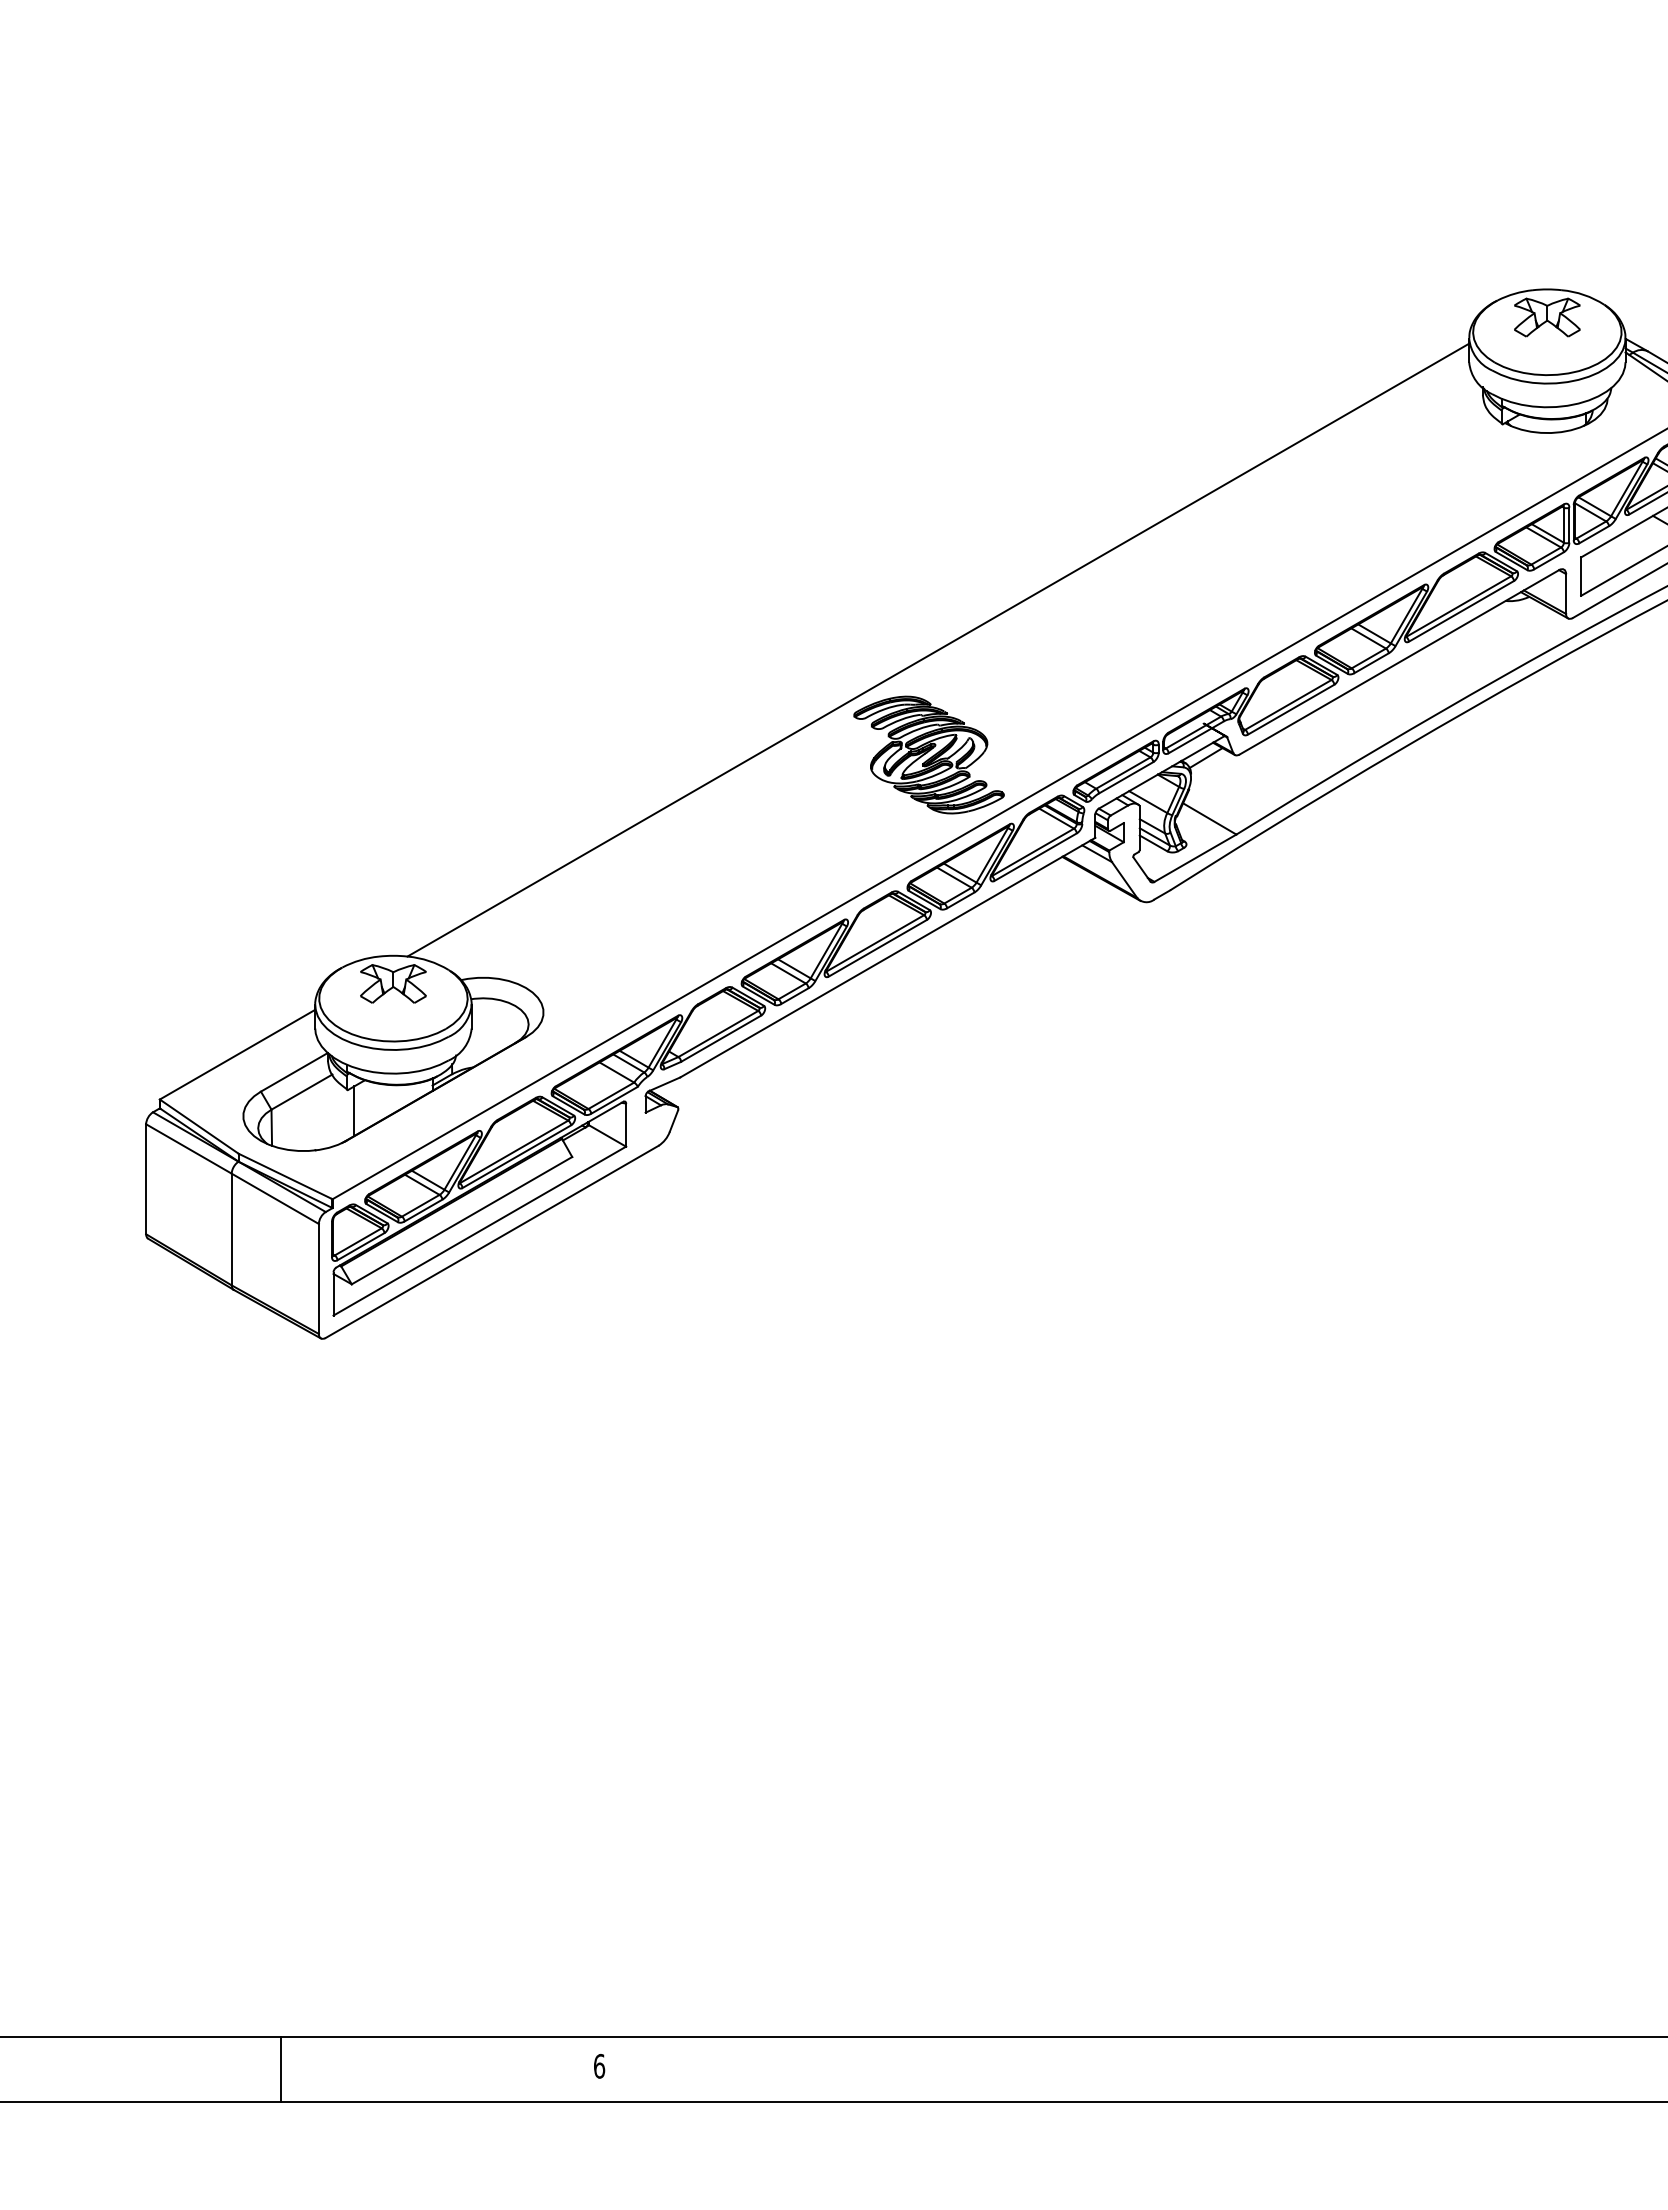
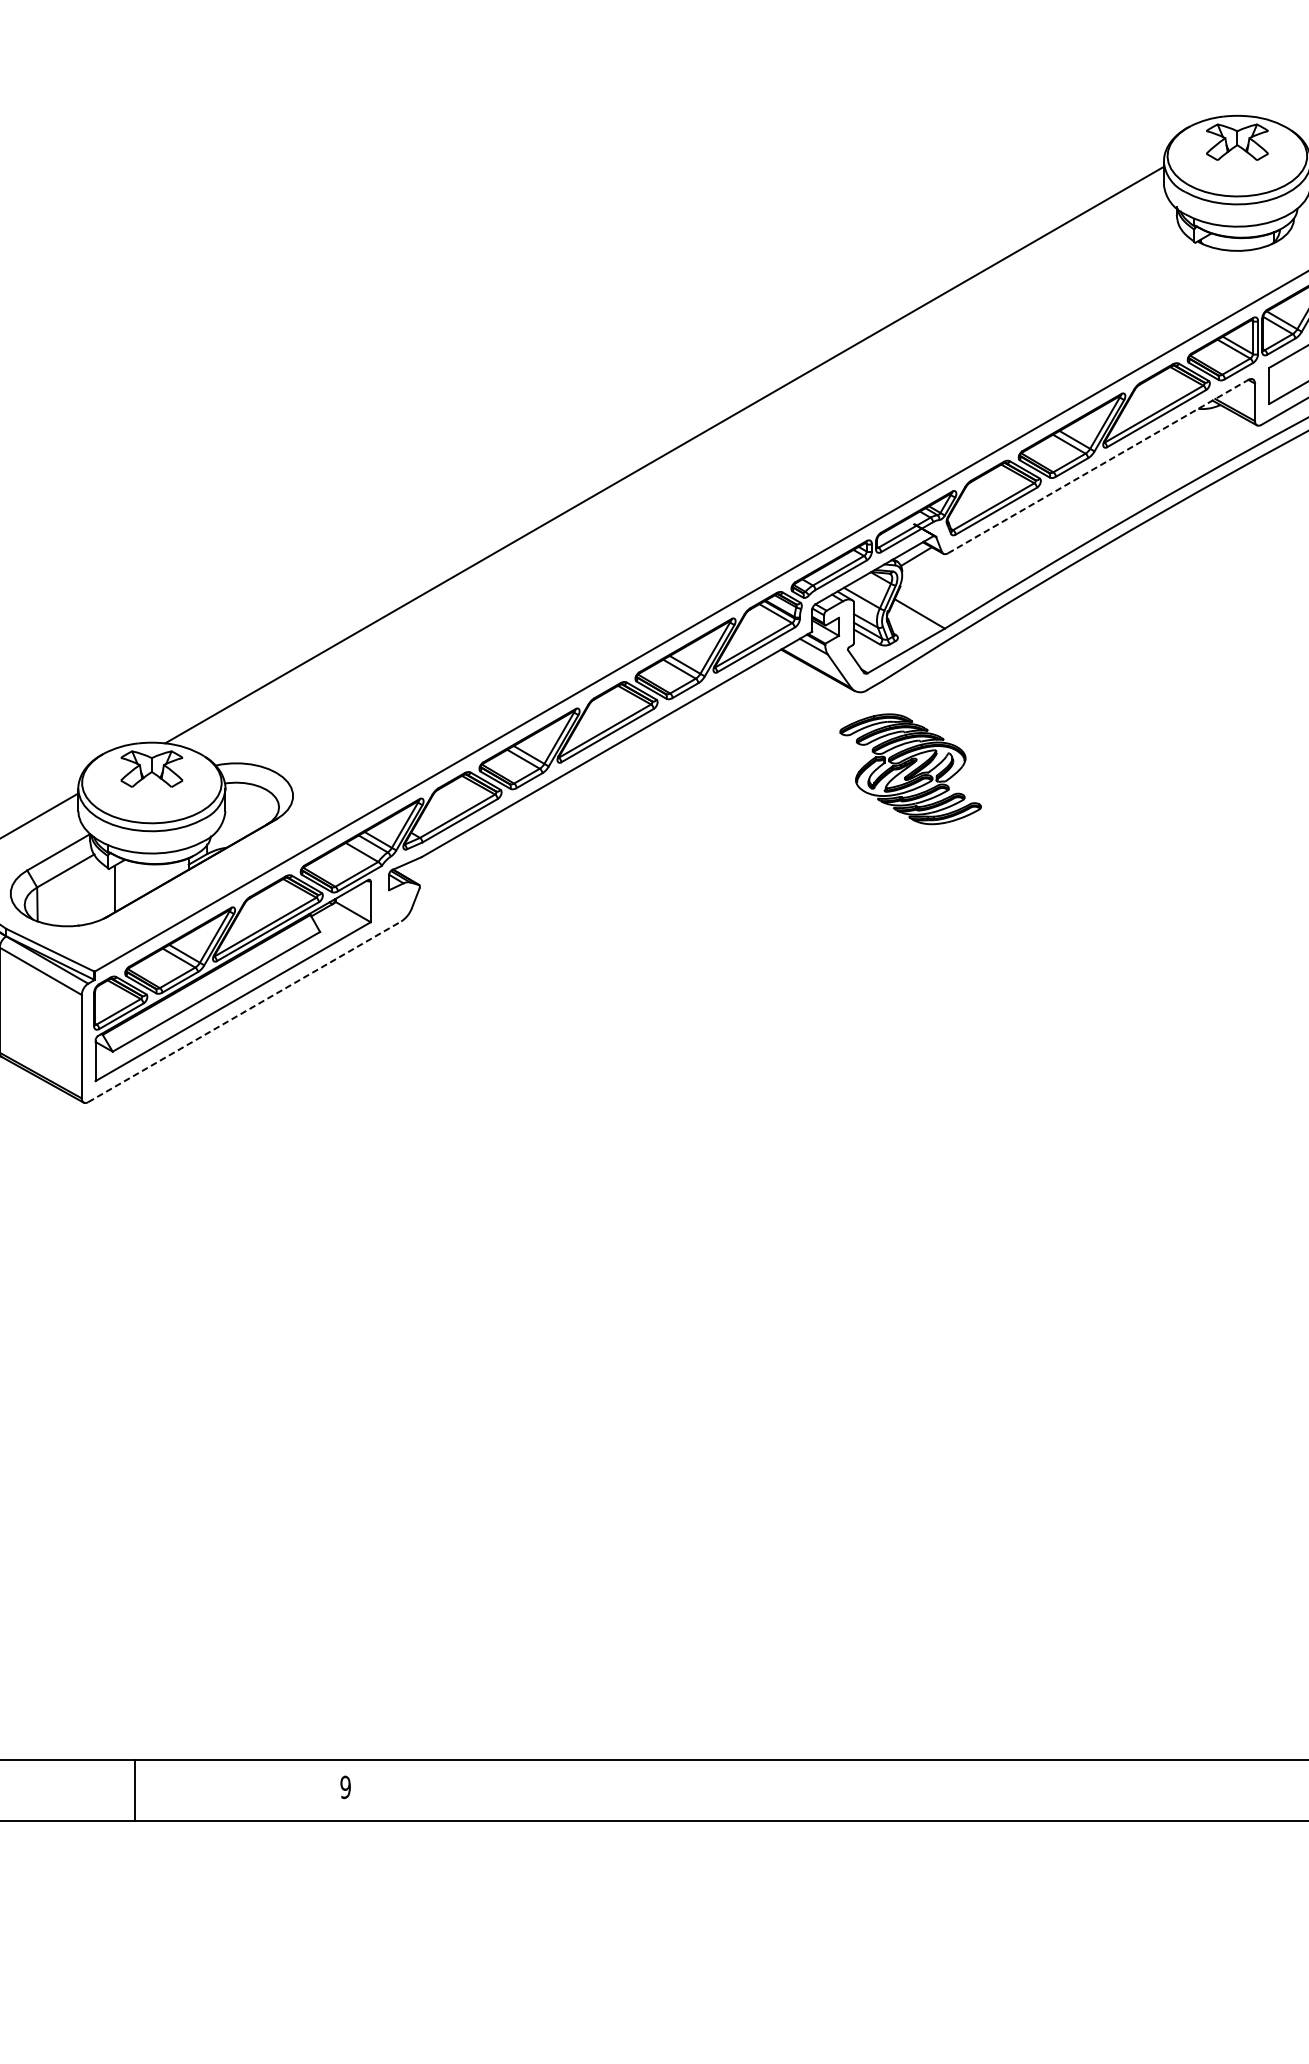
line: (1399, 662) -> (1098, 466), solid -> dashed
part: (928, 754) -> (910, 768), moved
line: (492, 1241) -> (245, 1011), solid -> dashed
text: (599, 2065) -> (345, 1786), 6 -> 9
line: (281, 2069) -> (135, 1790), moved

